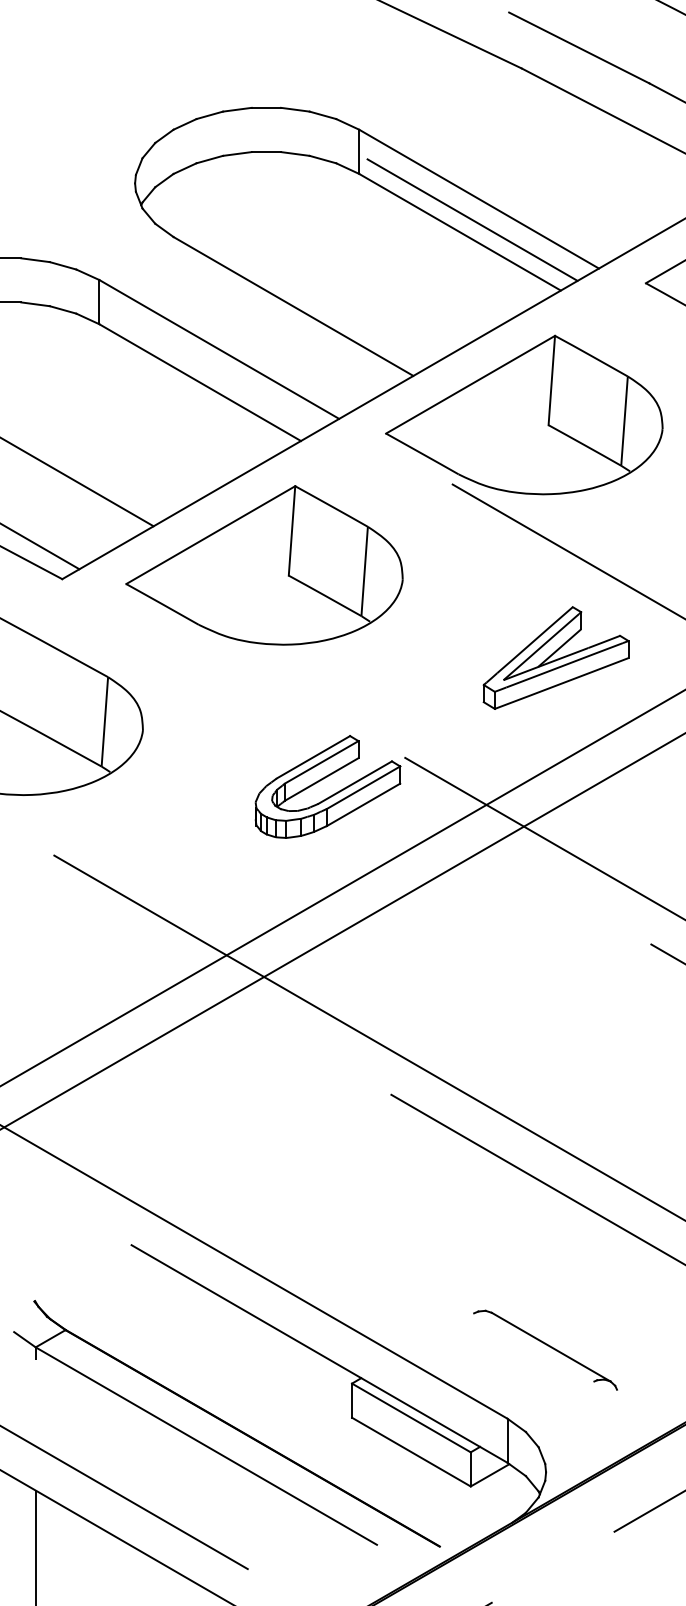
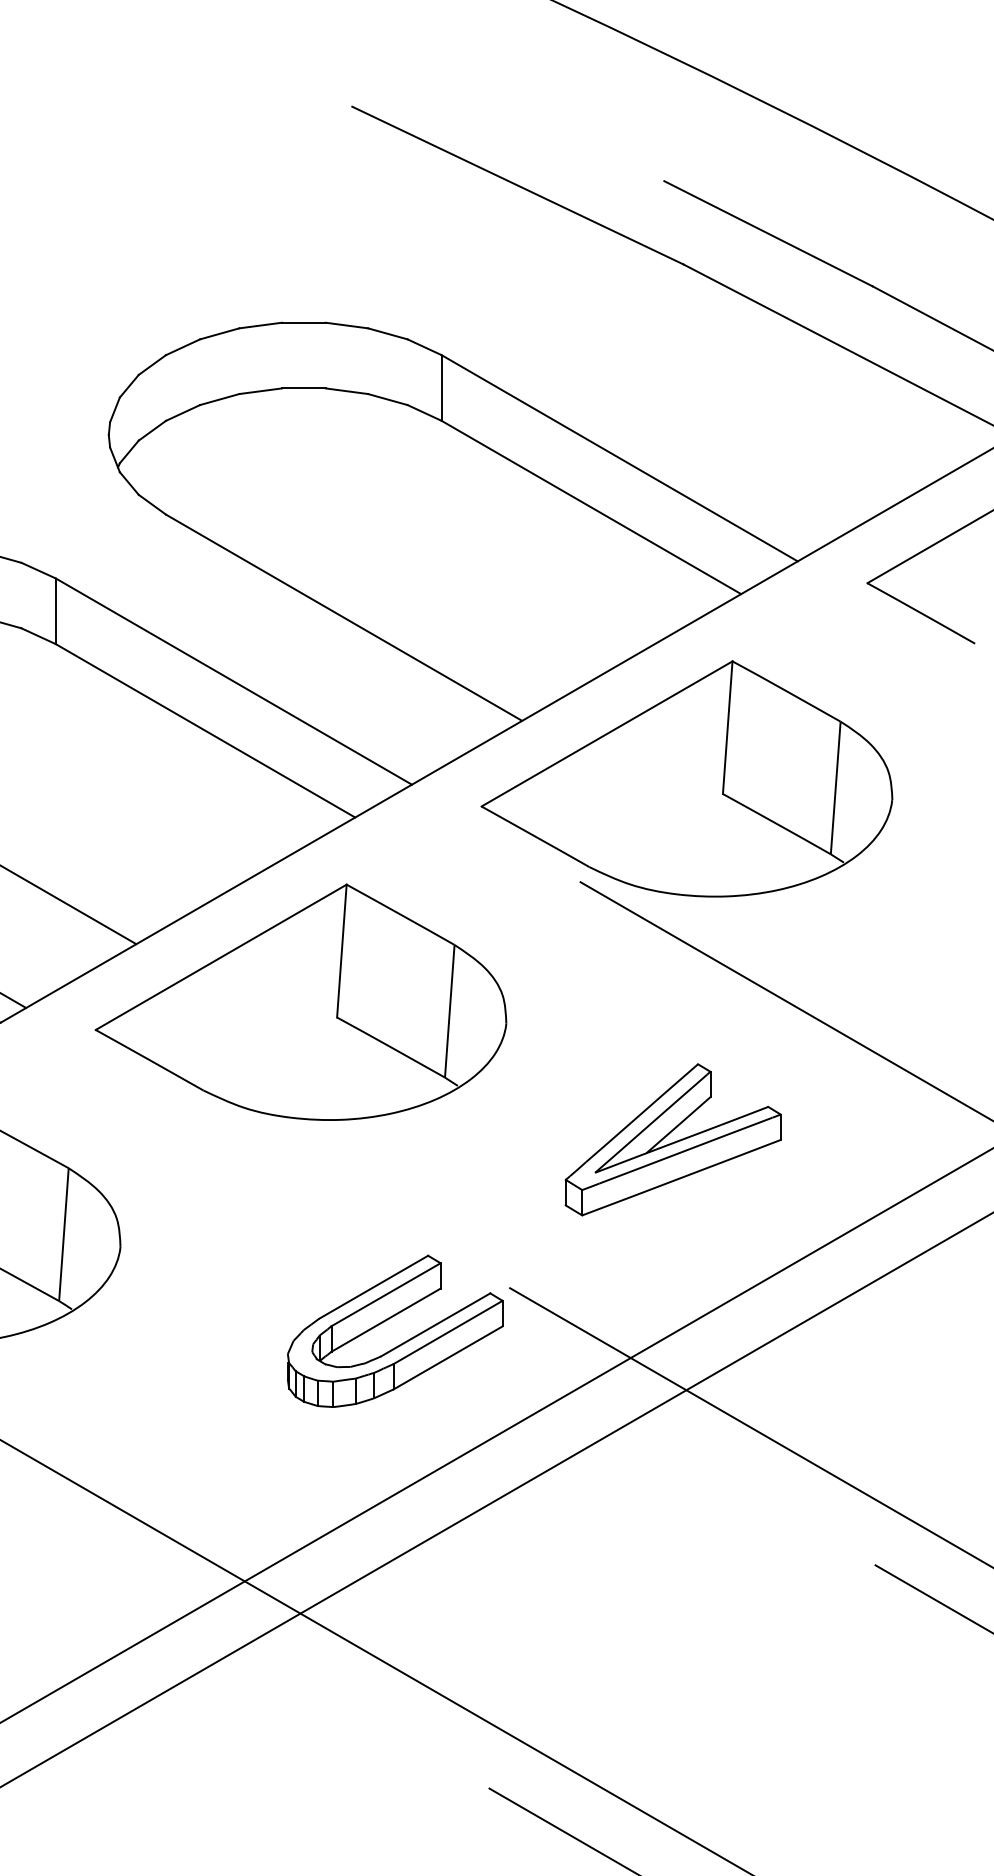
line: (472, 219) -> (609, 488), removed
part: (555, 657) -> (672, 1139), moved

